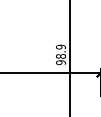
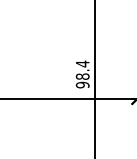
text: (61, 46) -> (83, 63), 98.9 -> 98.4

